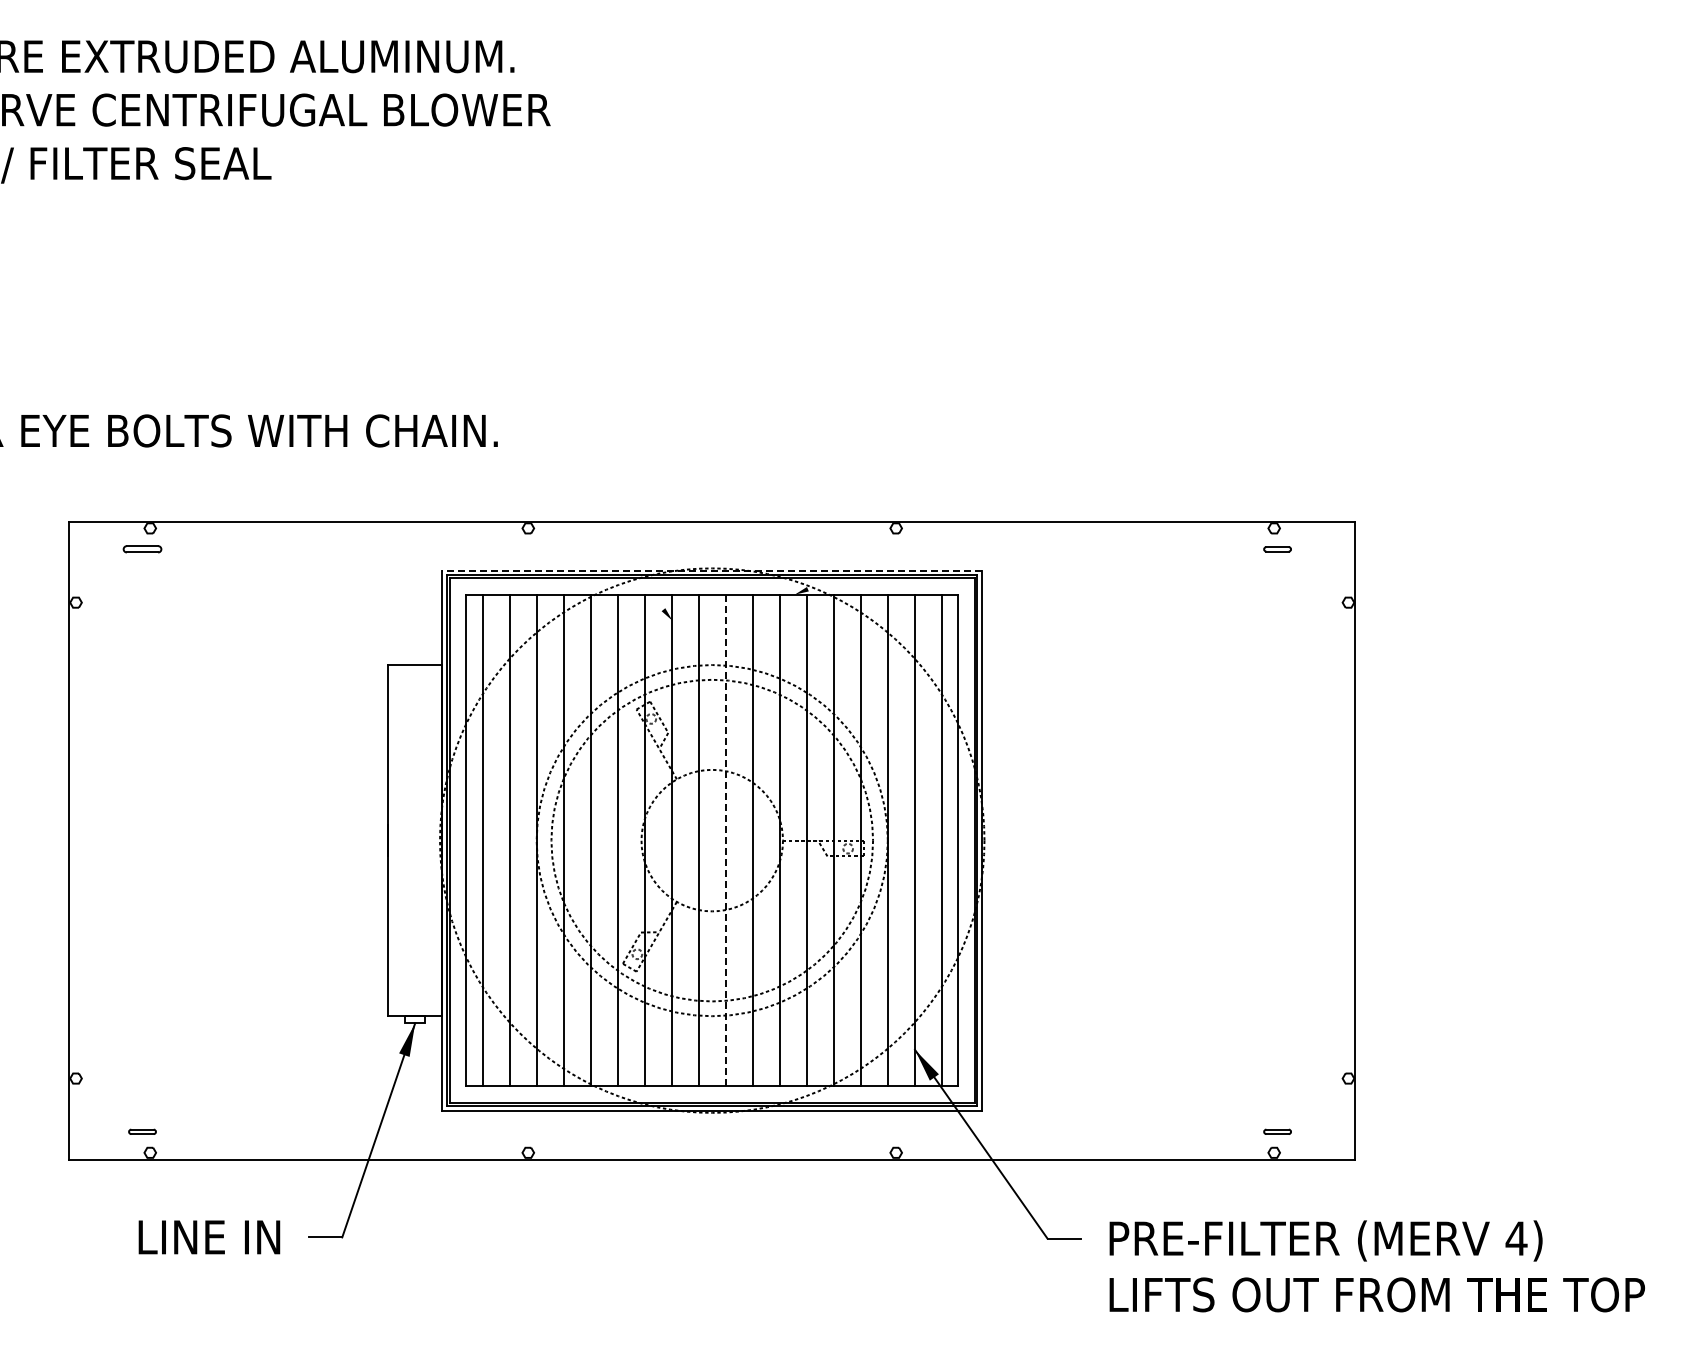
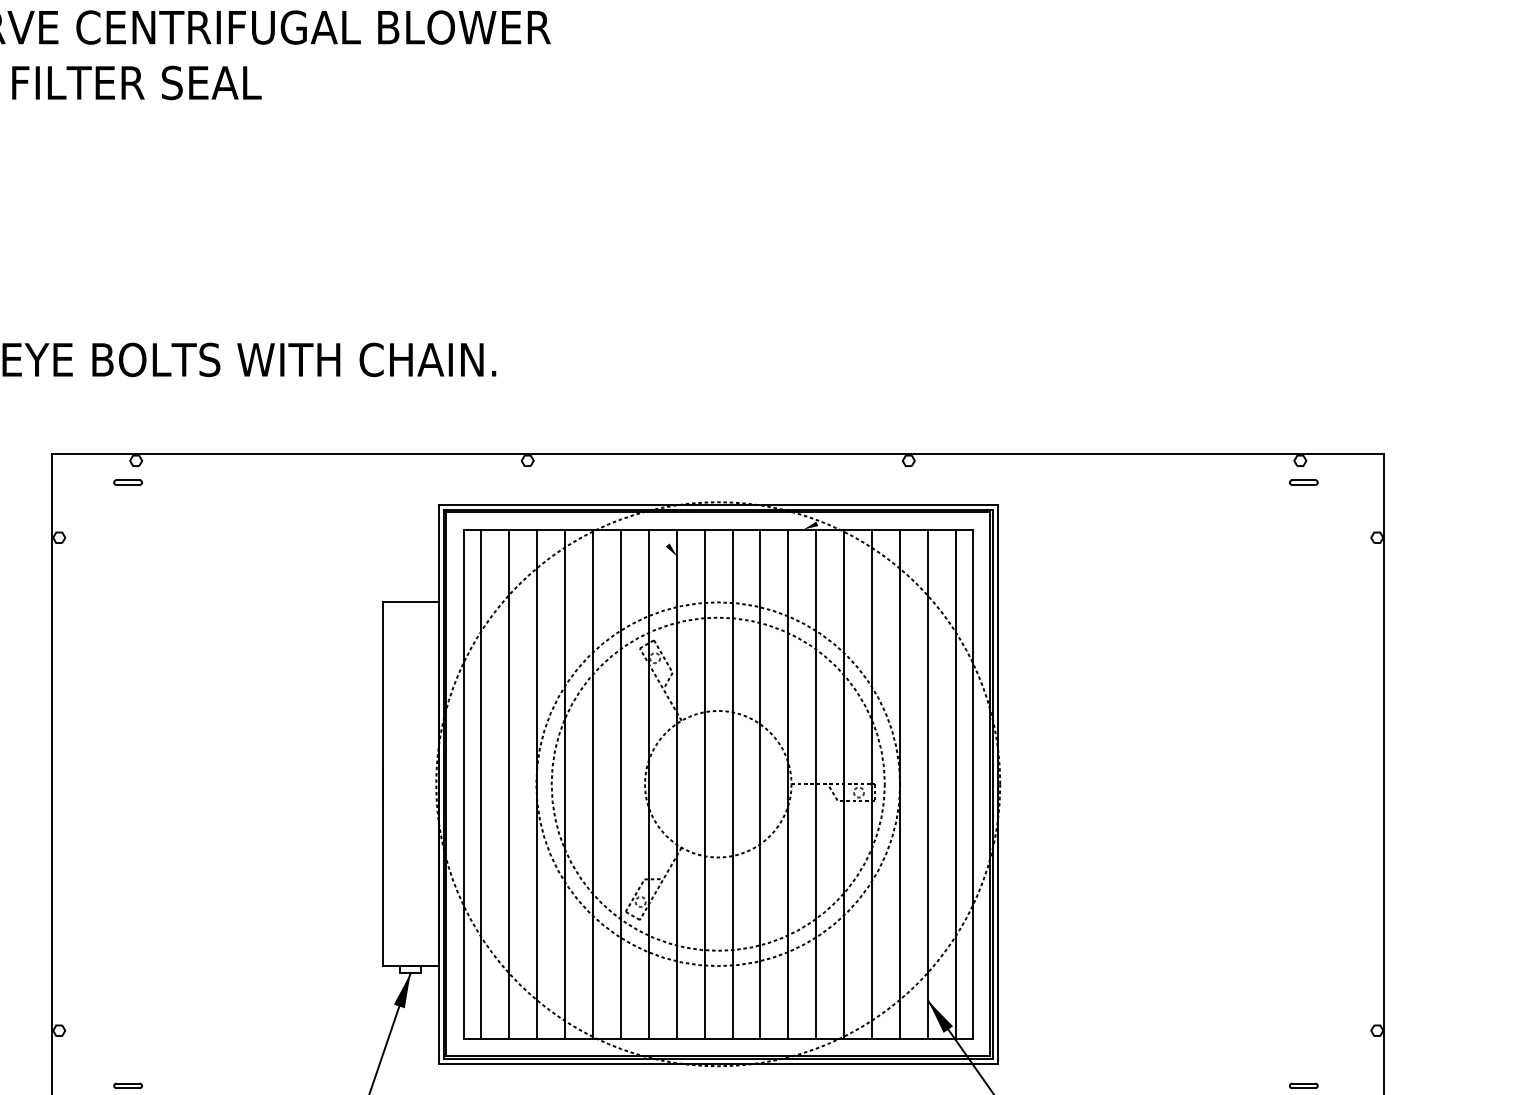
part: (142, 549) -> (128, 482), size x0.71
line: (711, 570) -> (717, 504), dashed -> solid
line: (726, 840) -> (733, 784), dashed -> solid

